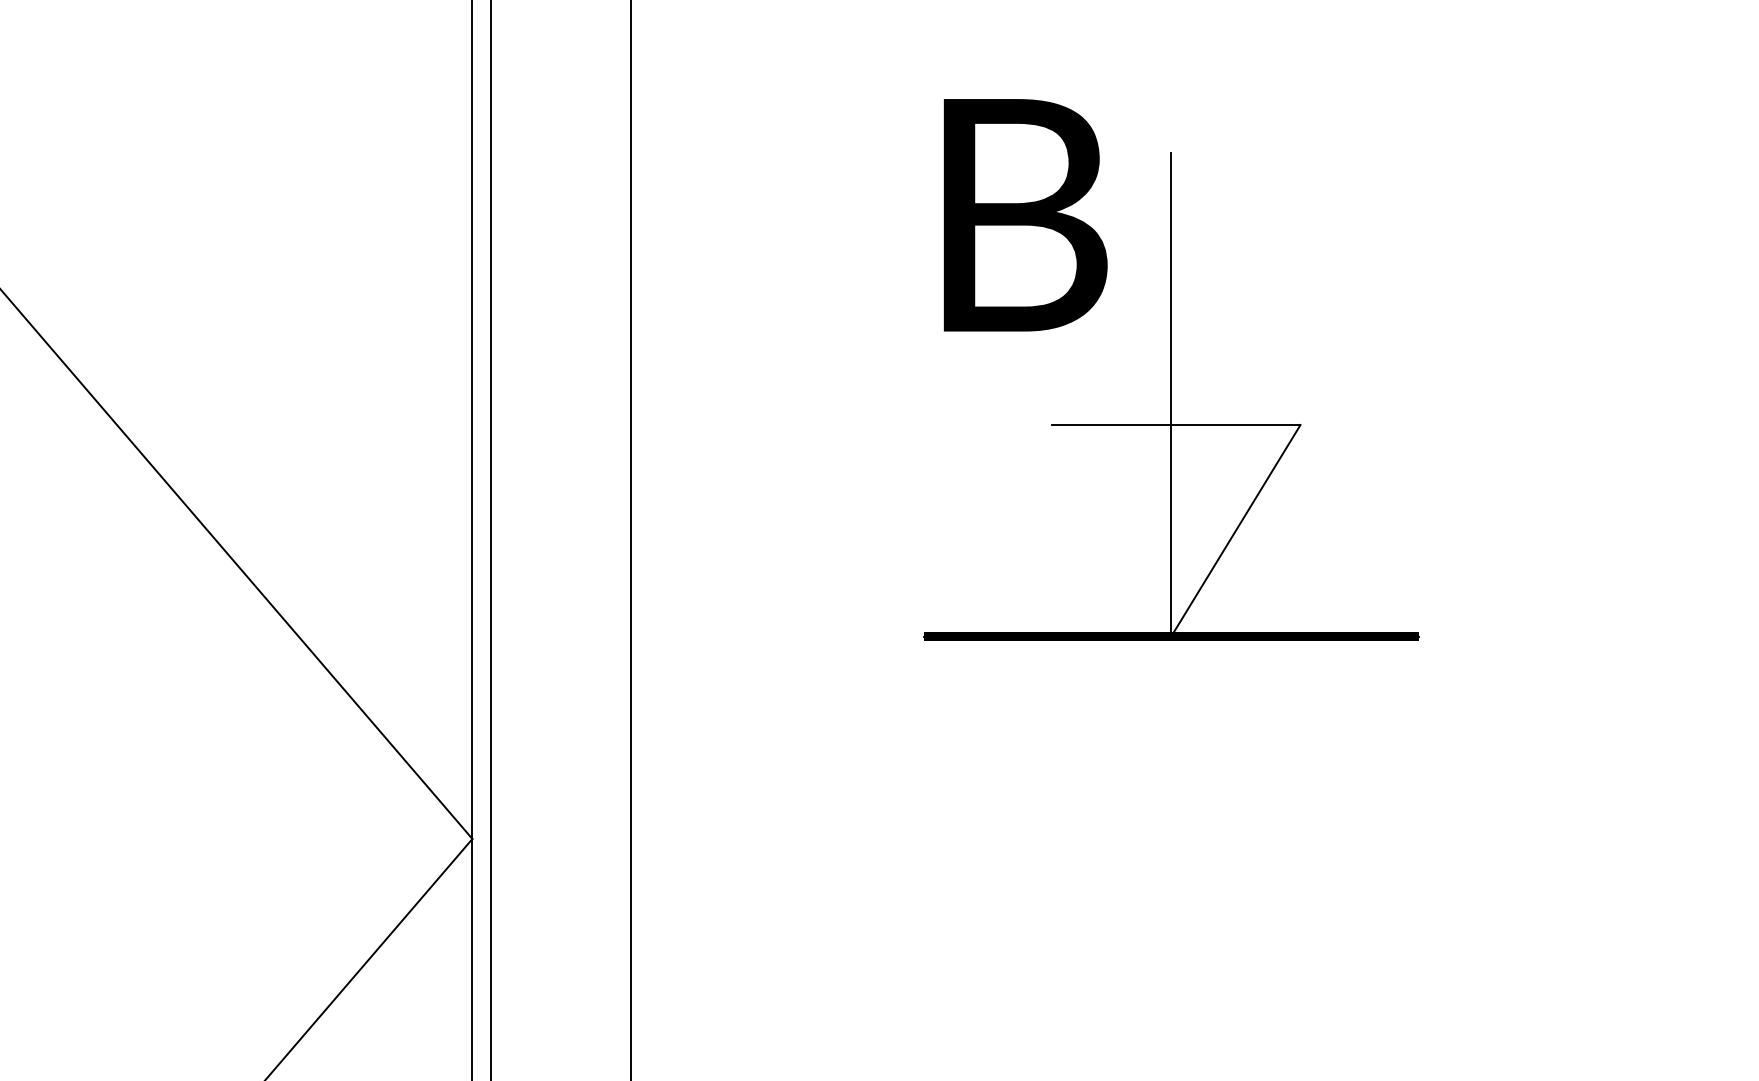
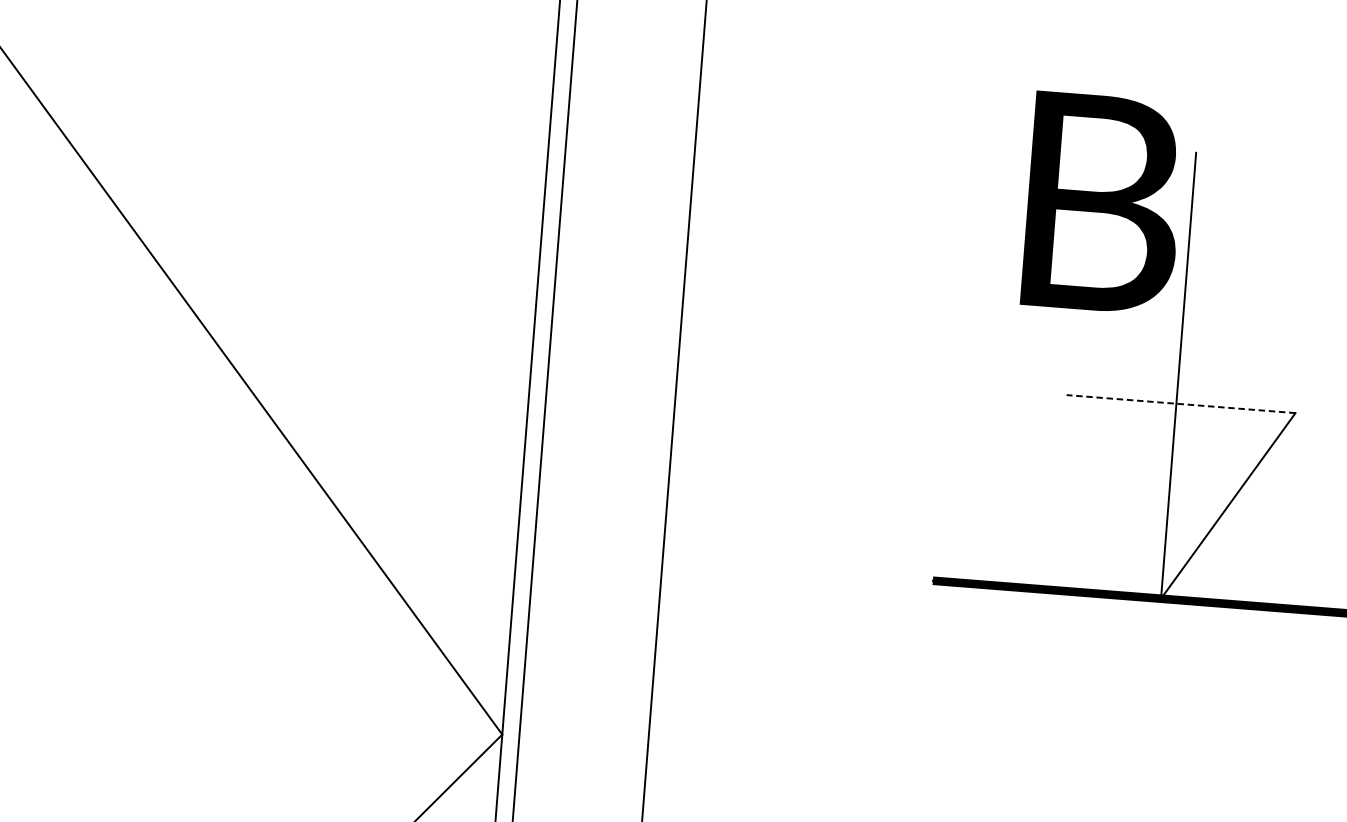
text: (1025, 215) -> (1103, 203), moved
line: (1175, 425) -> (1180, 404), solid -> dashed

